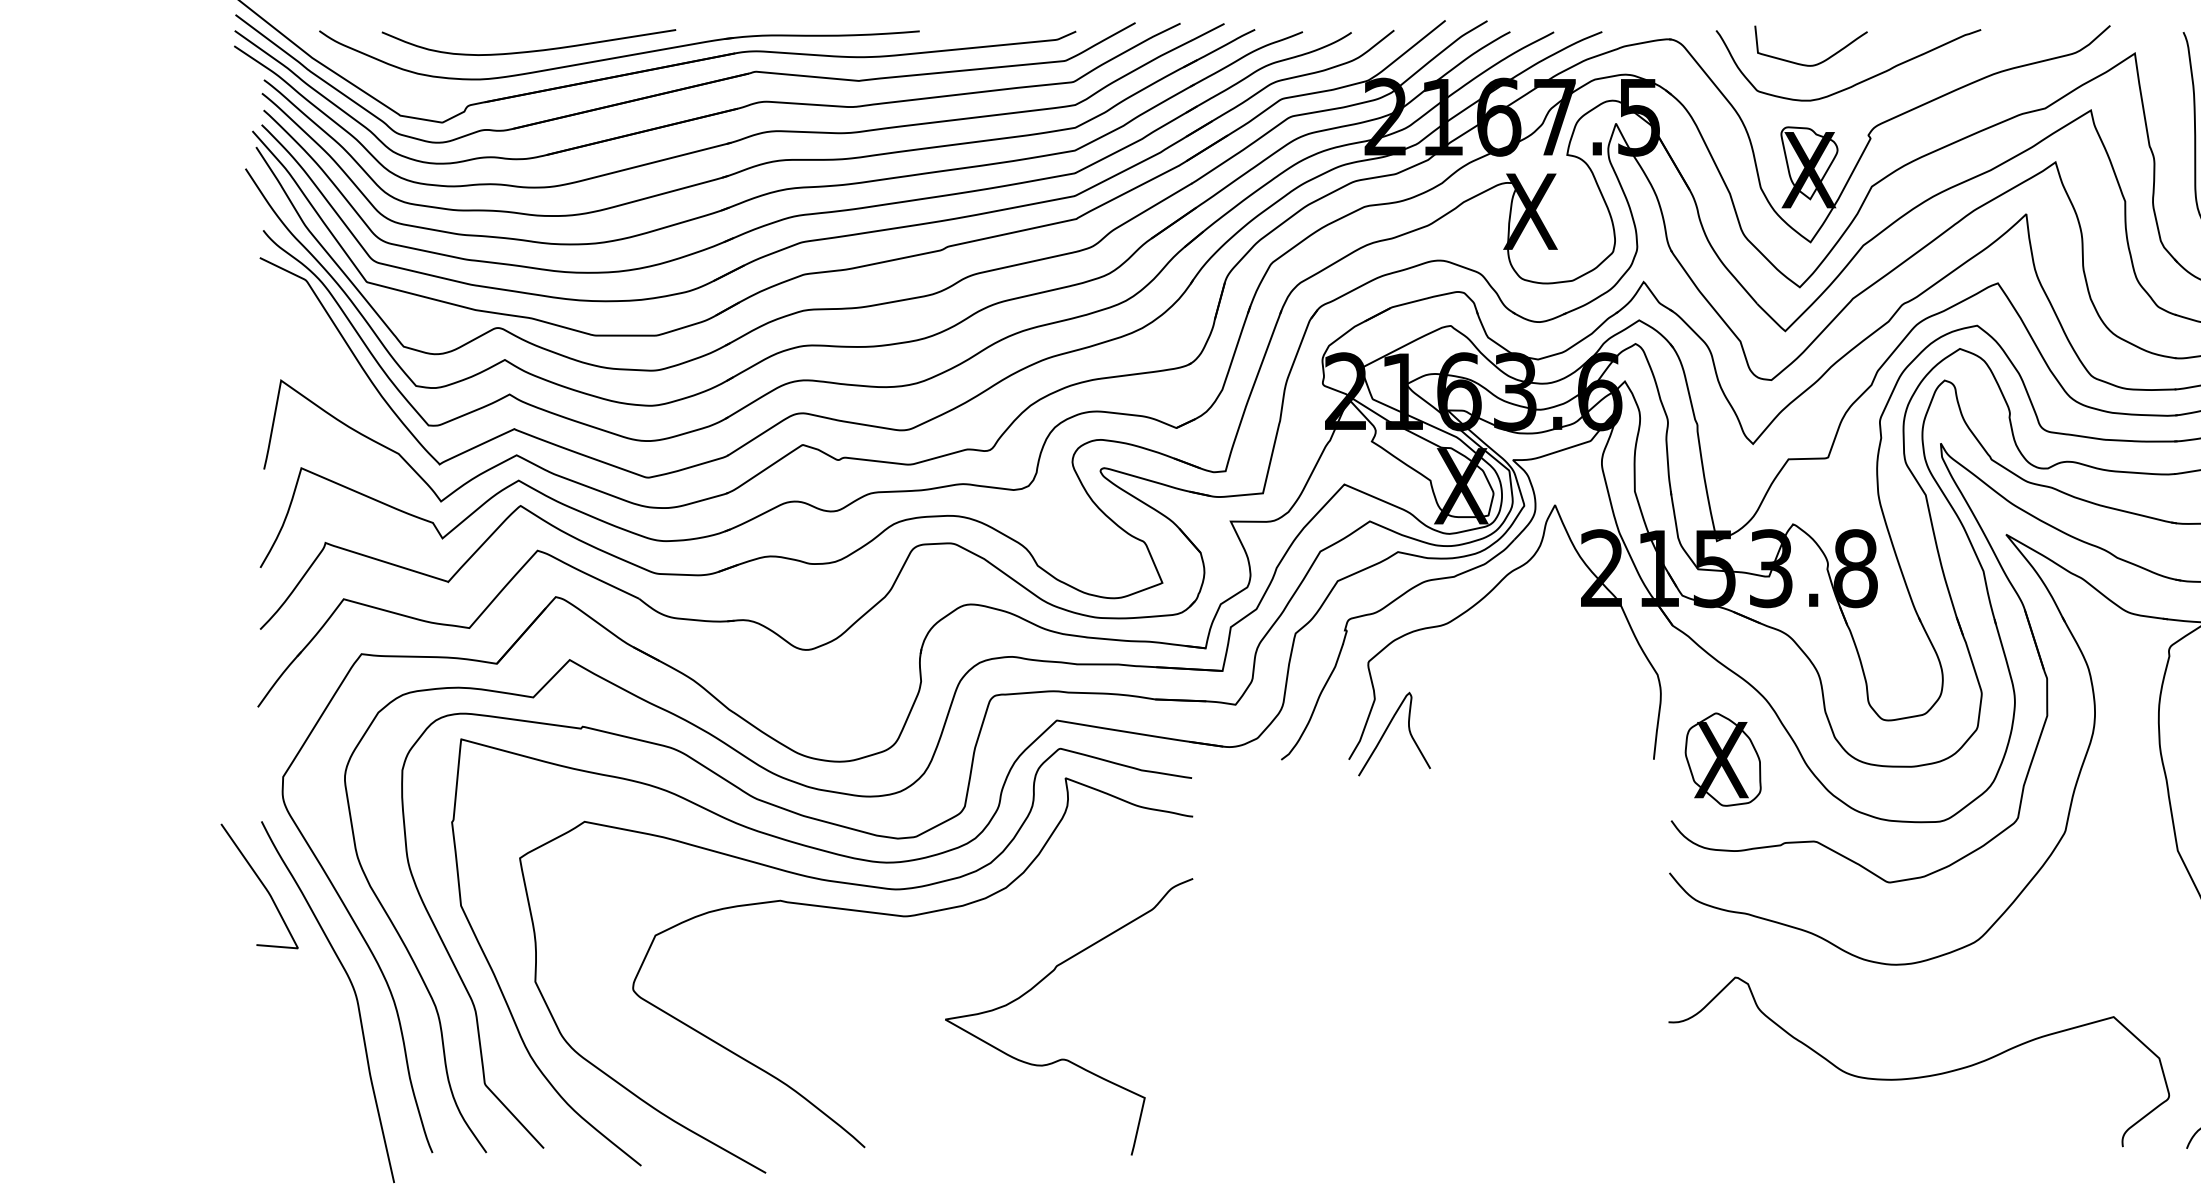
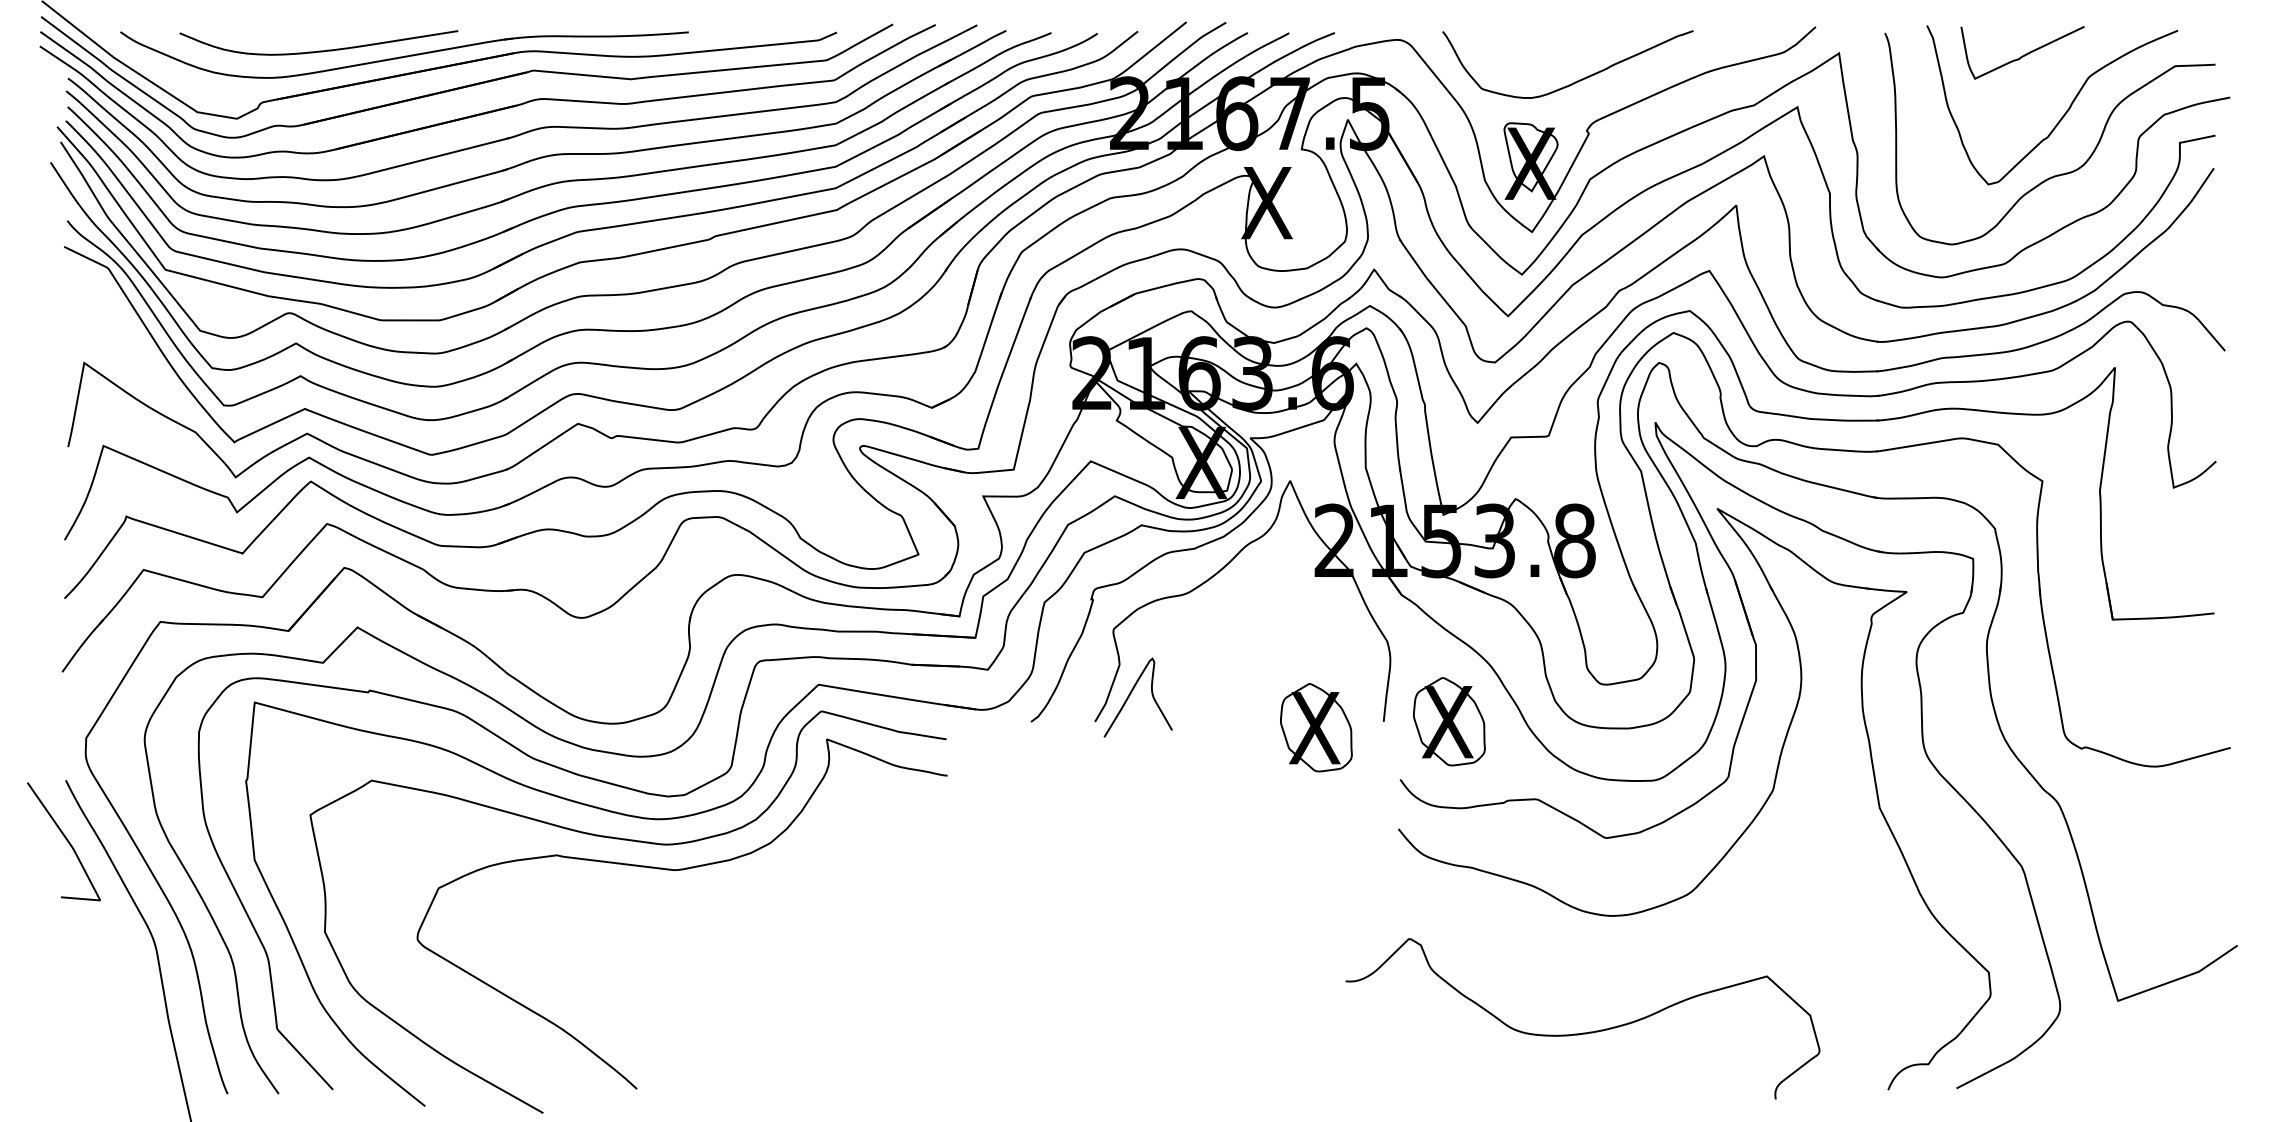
curve: (1819, 62) -> (1540, 61), removed
part: (1582, 765) -> (1316, 727), added
curve: (1064, 1058) -> (825, 1004), removed
curve: (1918, 1076) -> (1582, 1032), moved

